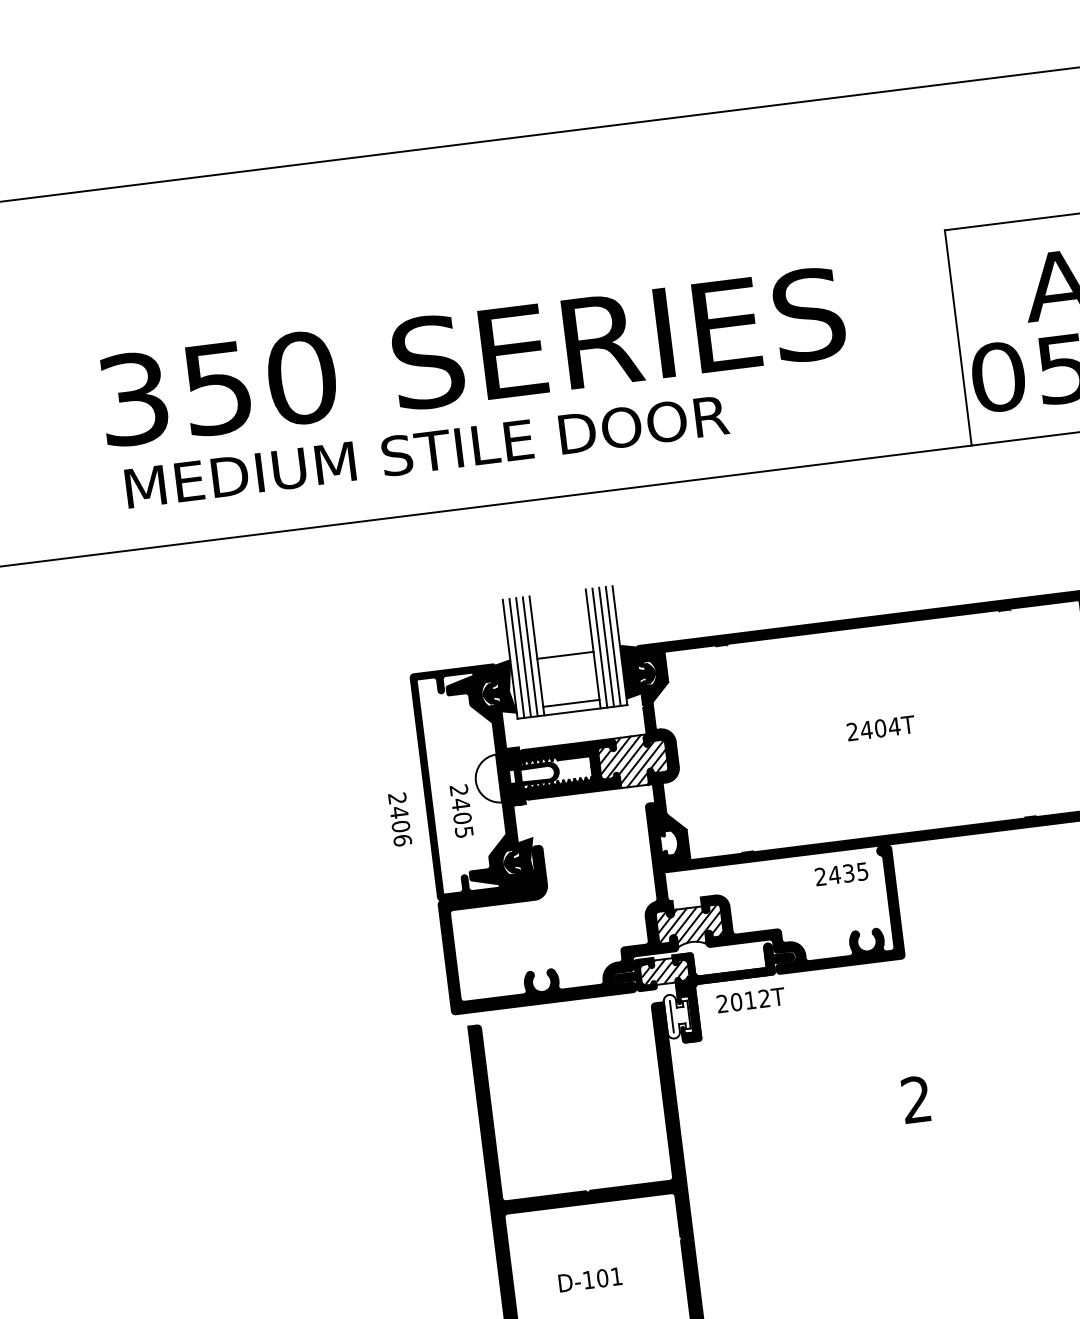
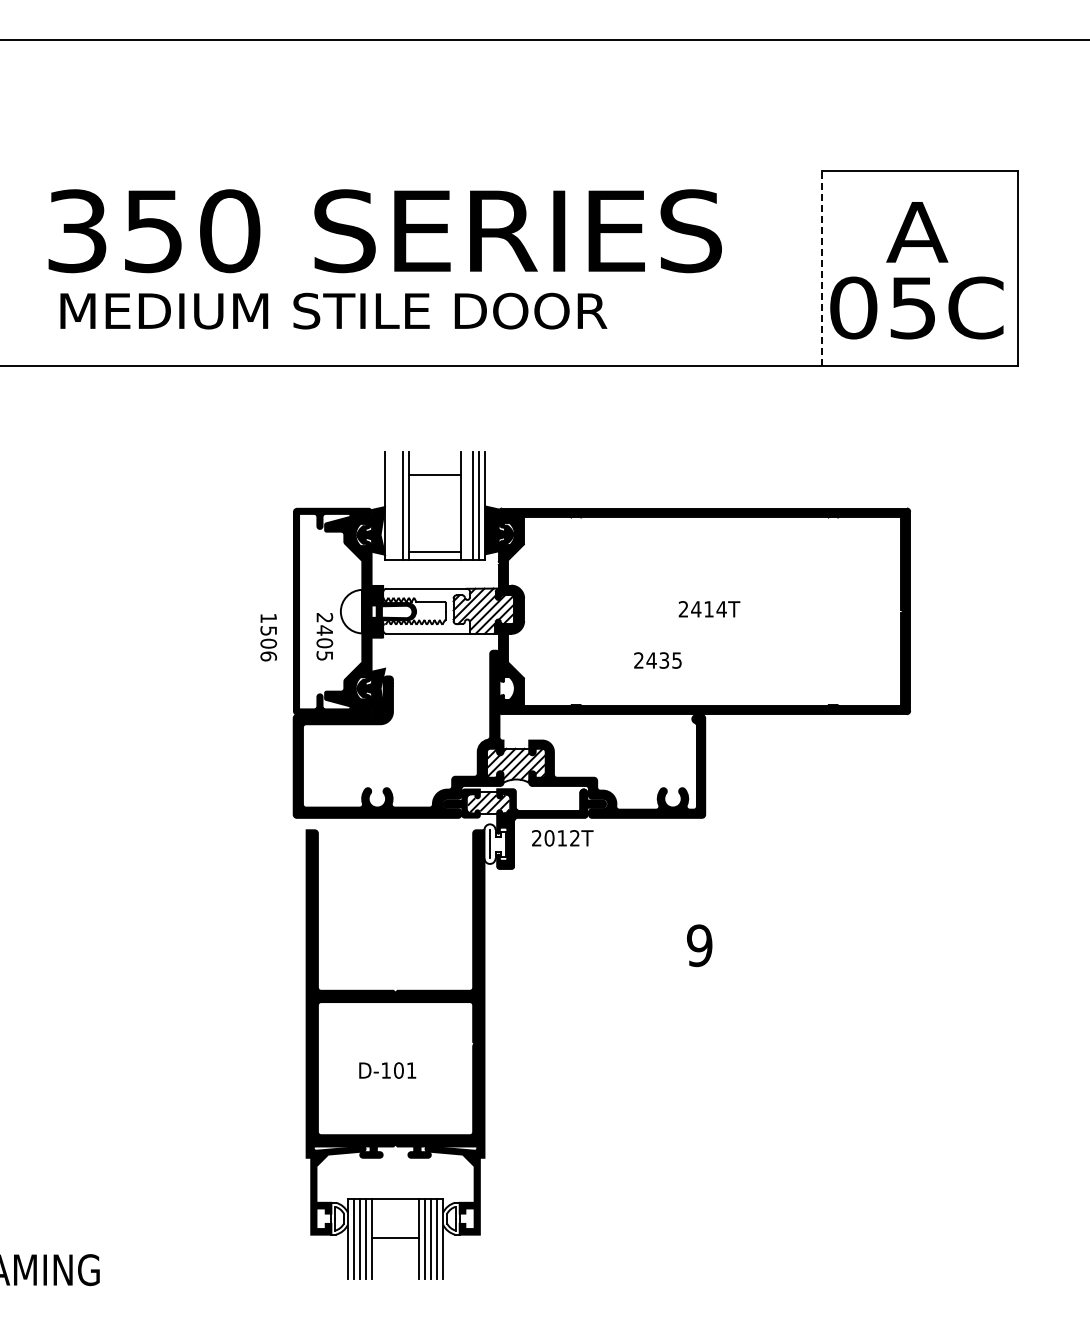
line: (958, 337) -> (822, 268), solid -> dashed
line: (599, 648) -> (466, 506), removed
line: (564, 655) -> (434, 474), moved
line: (523, 657) -> (397, 506), removed
line: (517, 658) -> (391, 506), removed
text: (880, 728) -> (708, 609), 2404T -> 2414T
fill: (569, 768) -> (426, 610), removed
text: (398, 805) -> (268, 624), 2406 -> 1506
text: (841, 874) -> (657, 660), moved
text: (916, 1099) -> (699, 945), 2 -> 9

